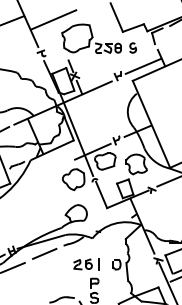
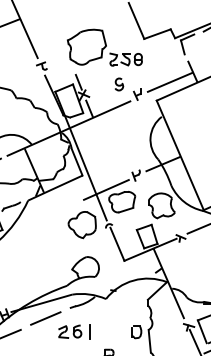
line: (53, 19) -> (56, 23), removed
part: (133, 47) -> (119, 83), moved
part: (86, 264) -> (74, 331), moved

